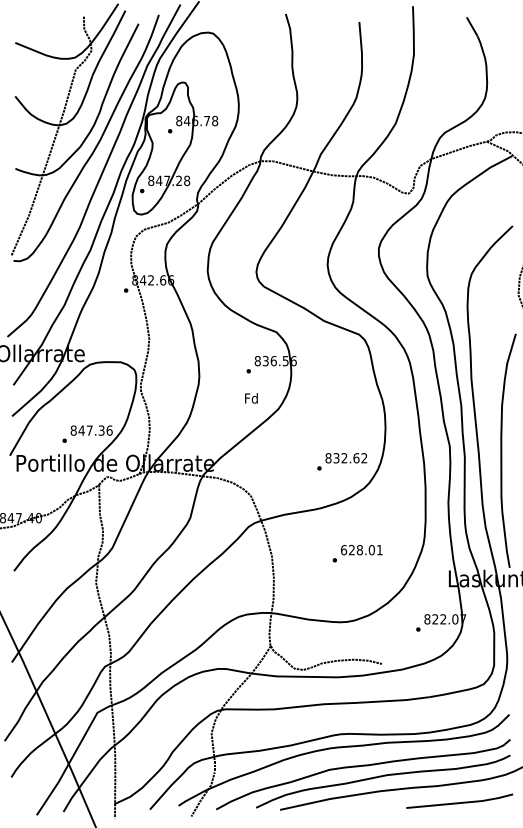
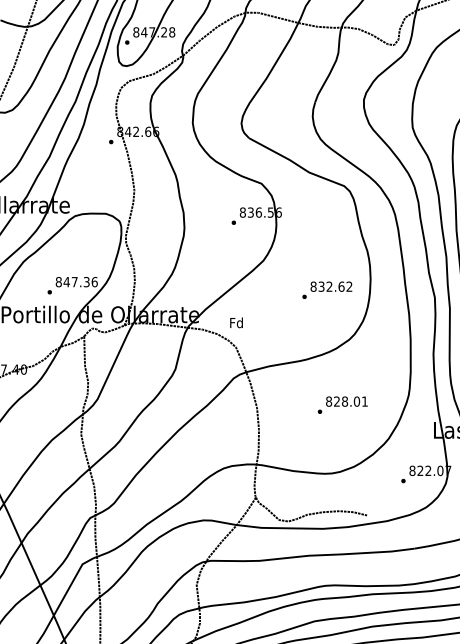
text: (251, 398) -> (236, 323), moved
text: (342, 461) -> (327, 290), moved
text: (343, 550) -> (328, 402), 628.01 -> 828.01

